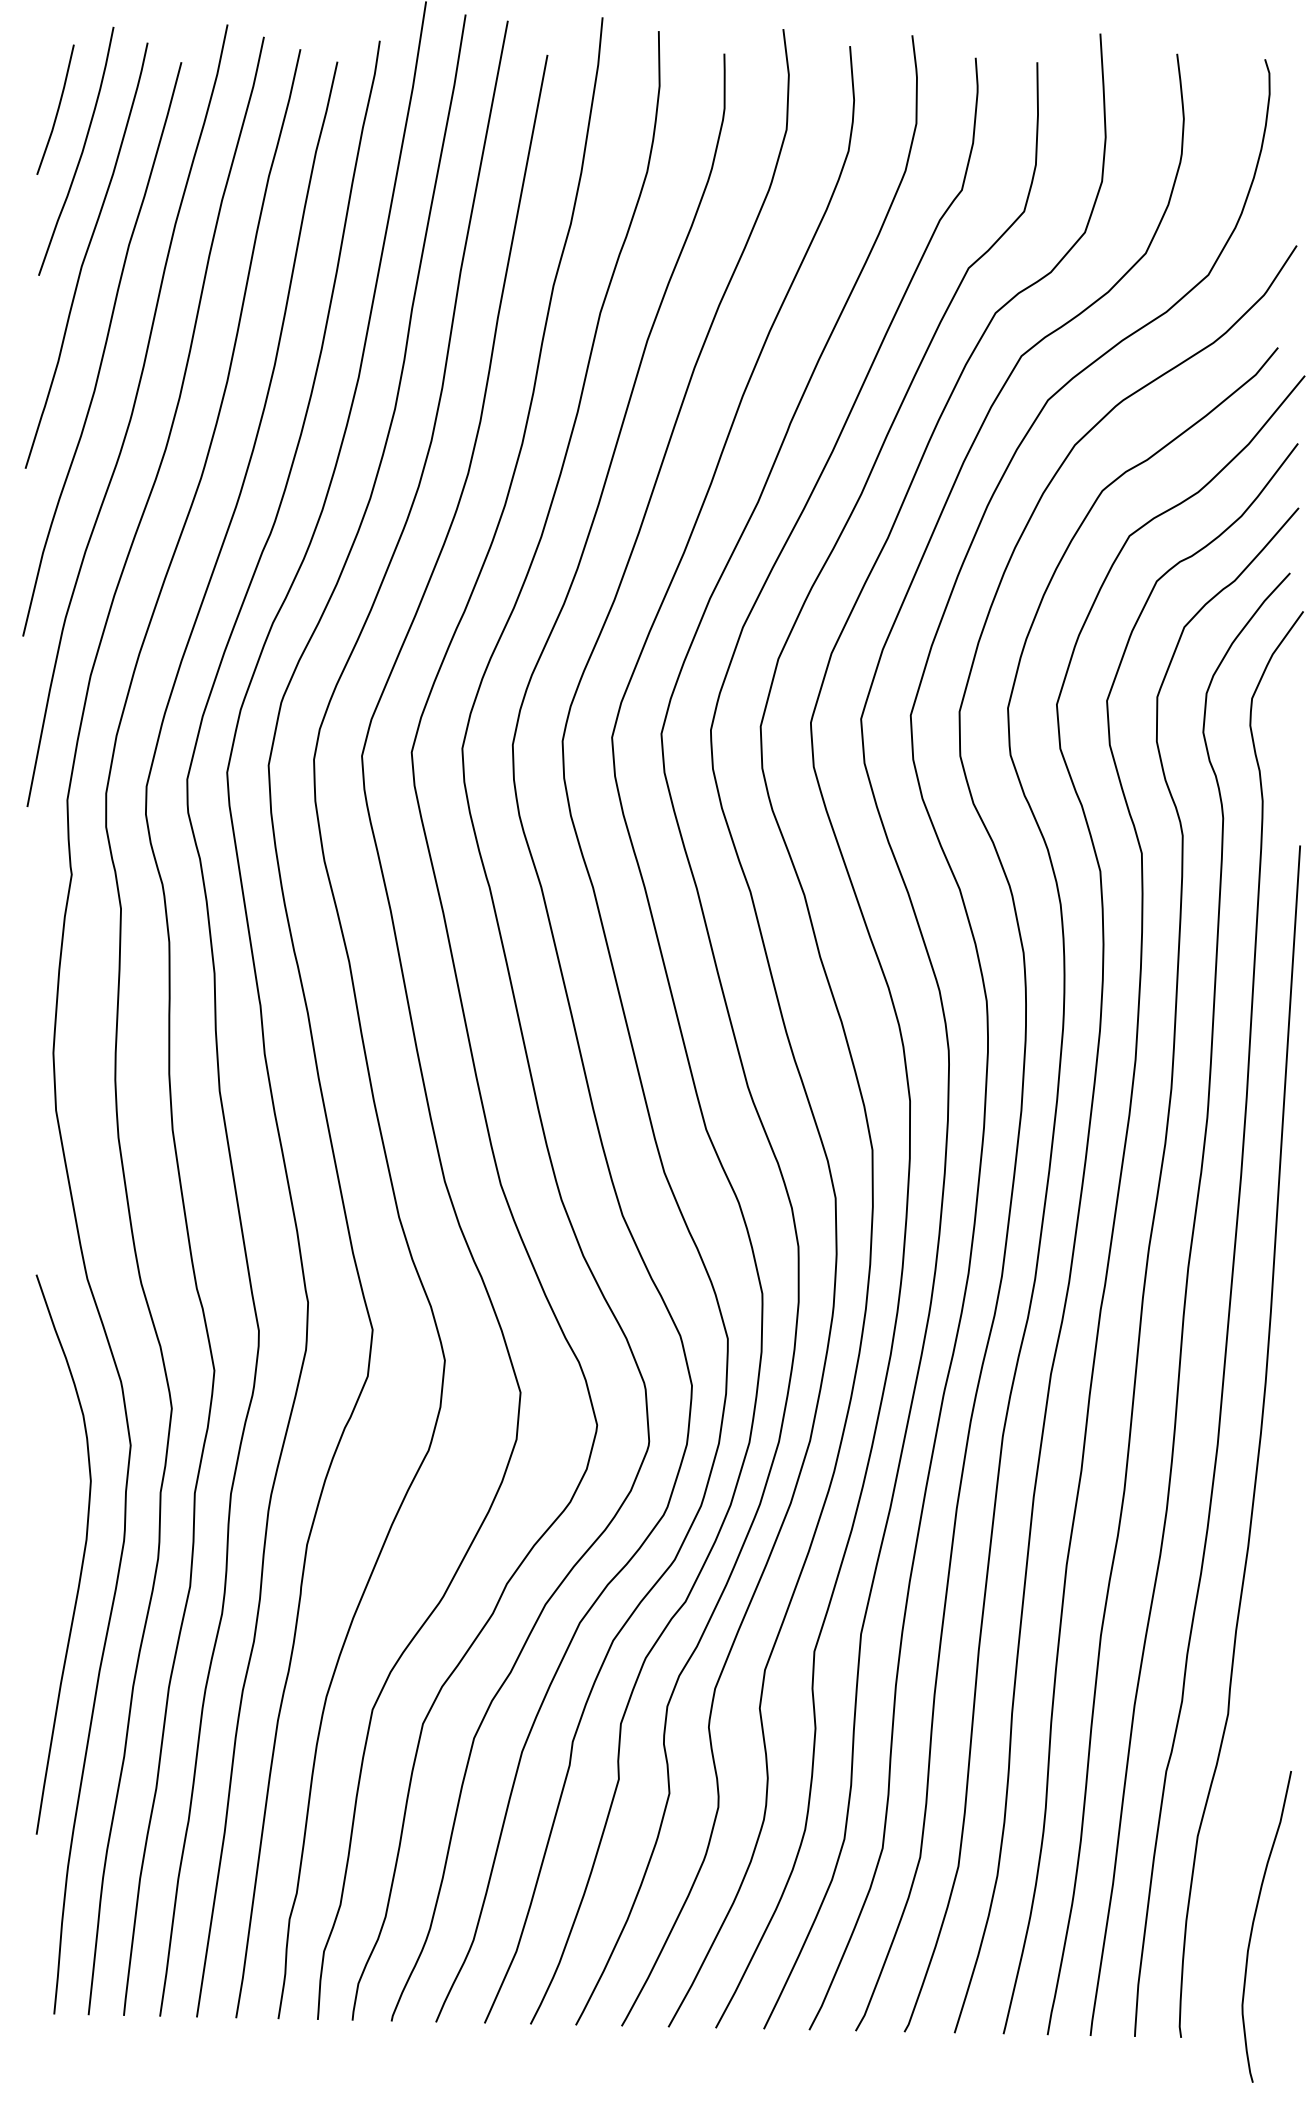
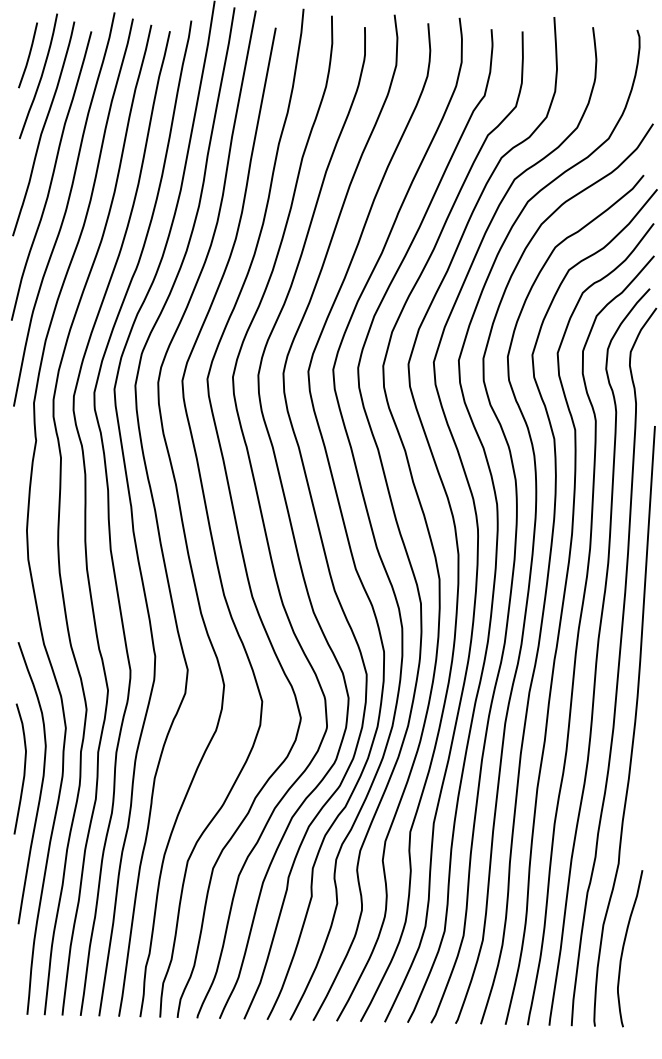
curve: (46, 1527) -> (23, 769), added
curve: (1255, 1924) -> (624, 947), moved

